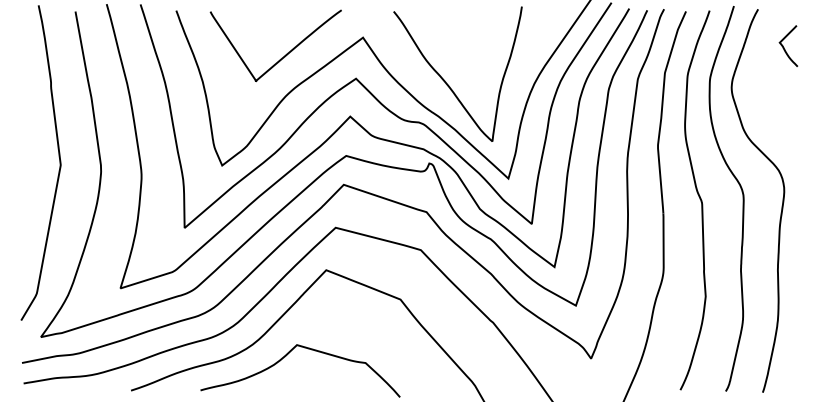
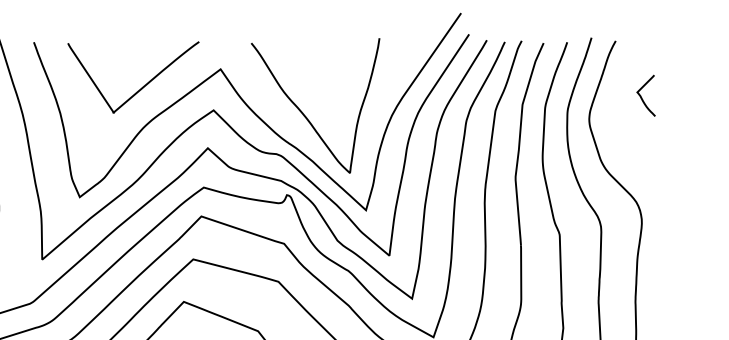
curve: (784, 47) -> (642, 97), moved

